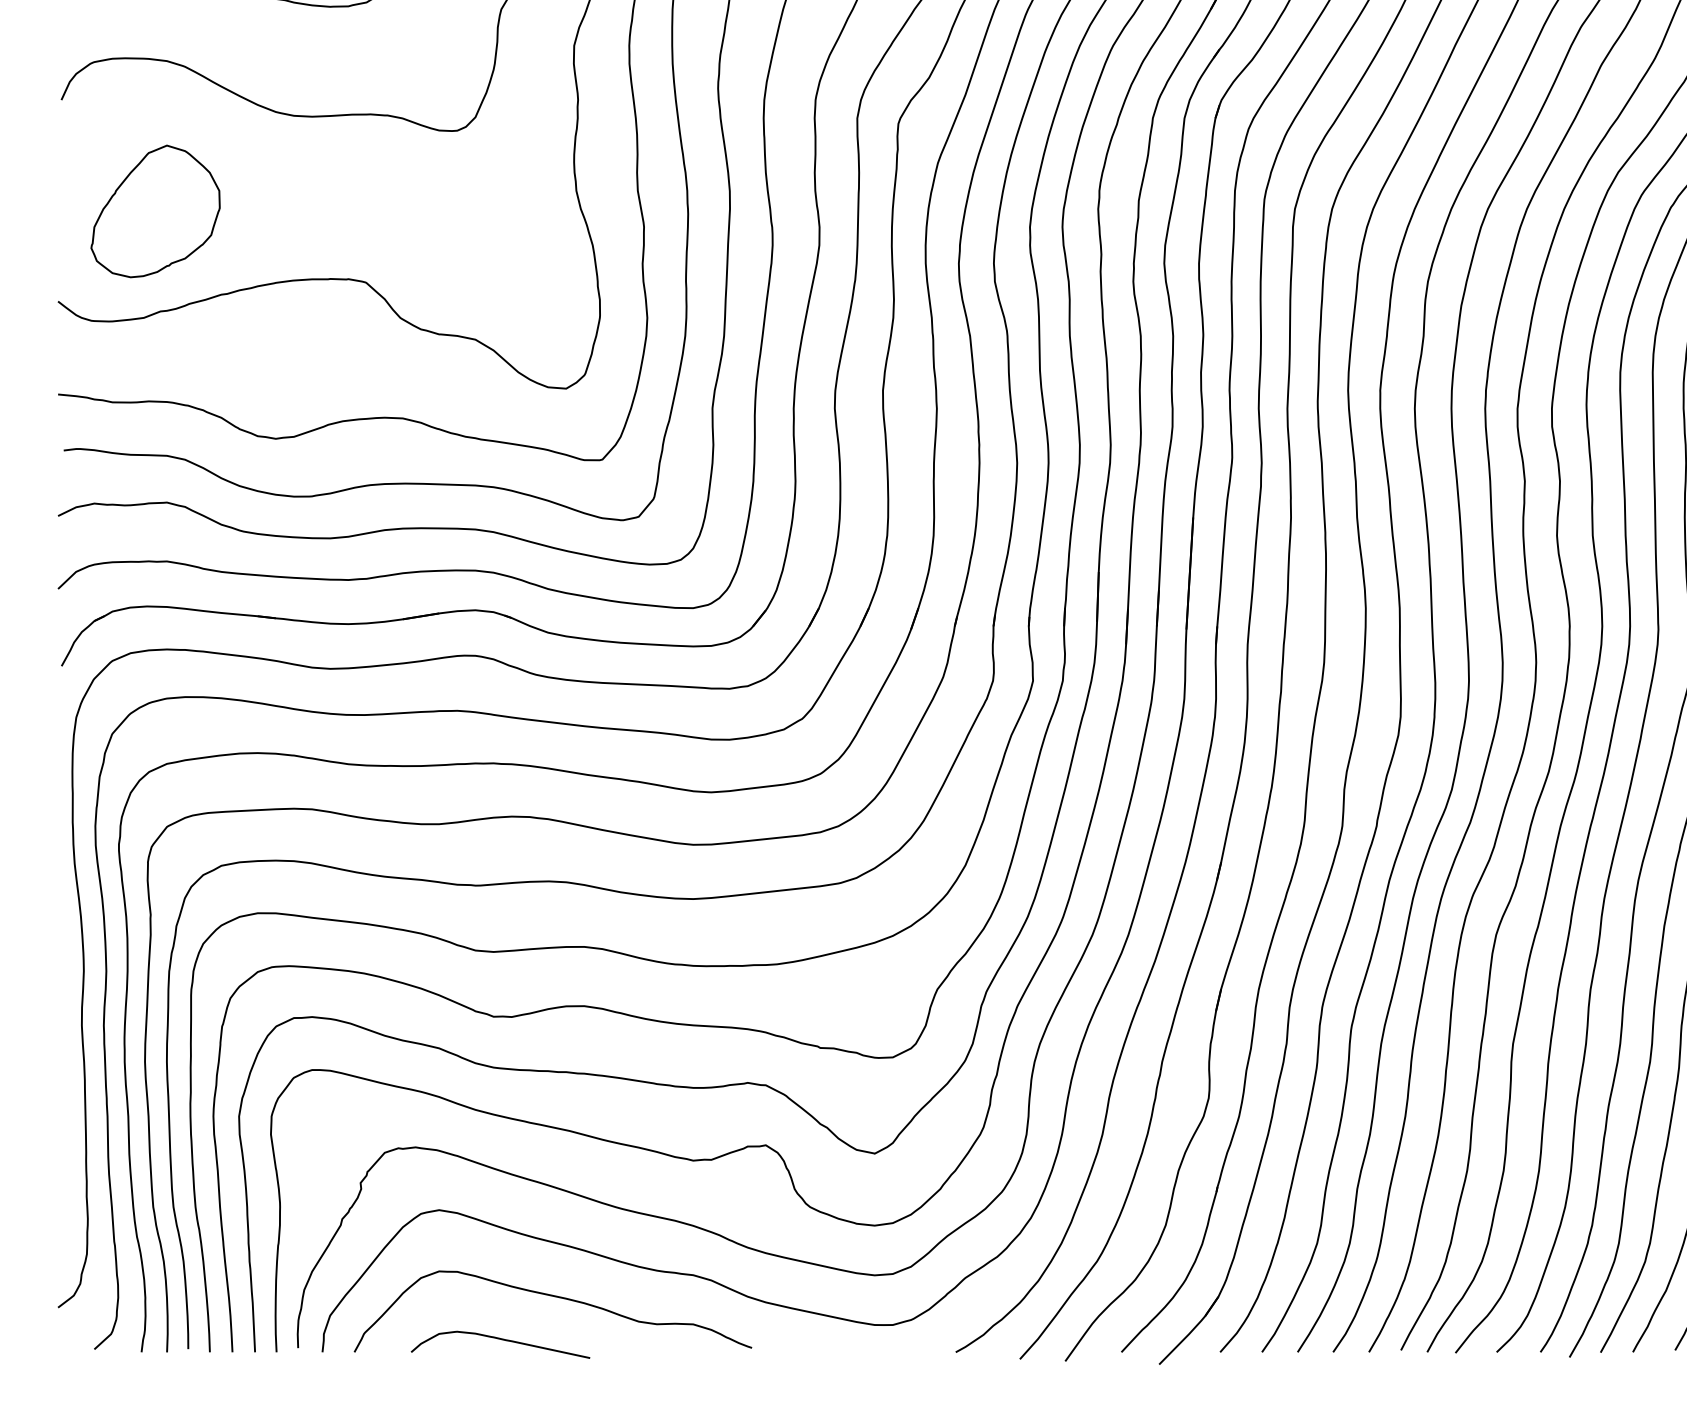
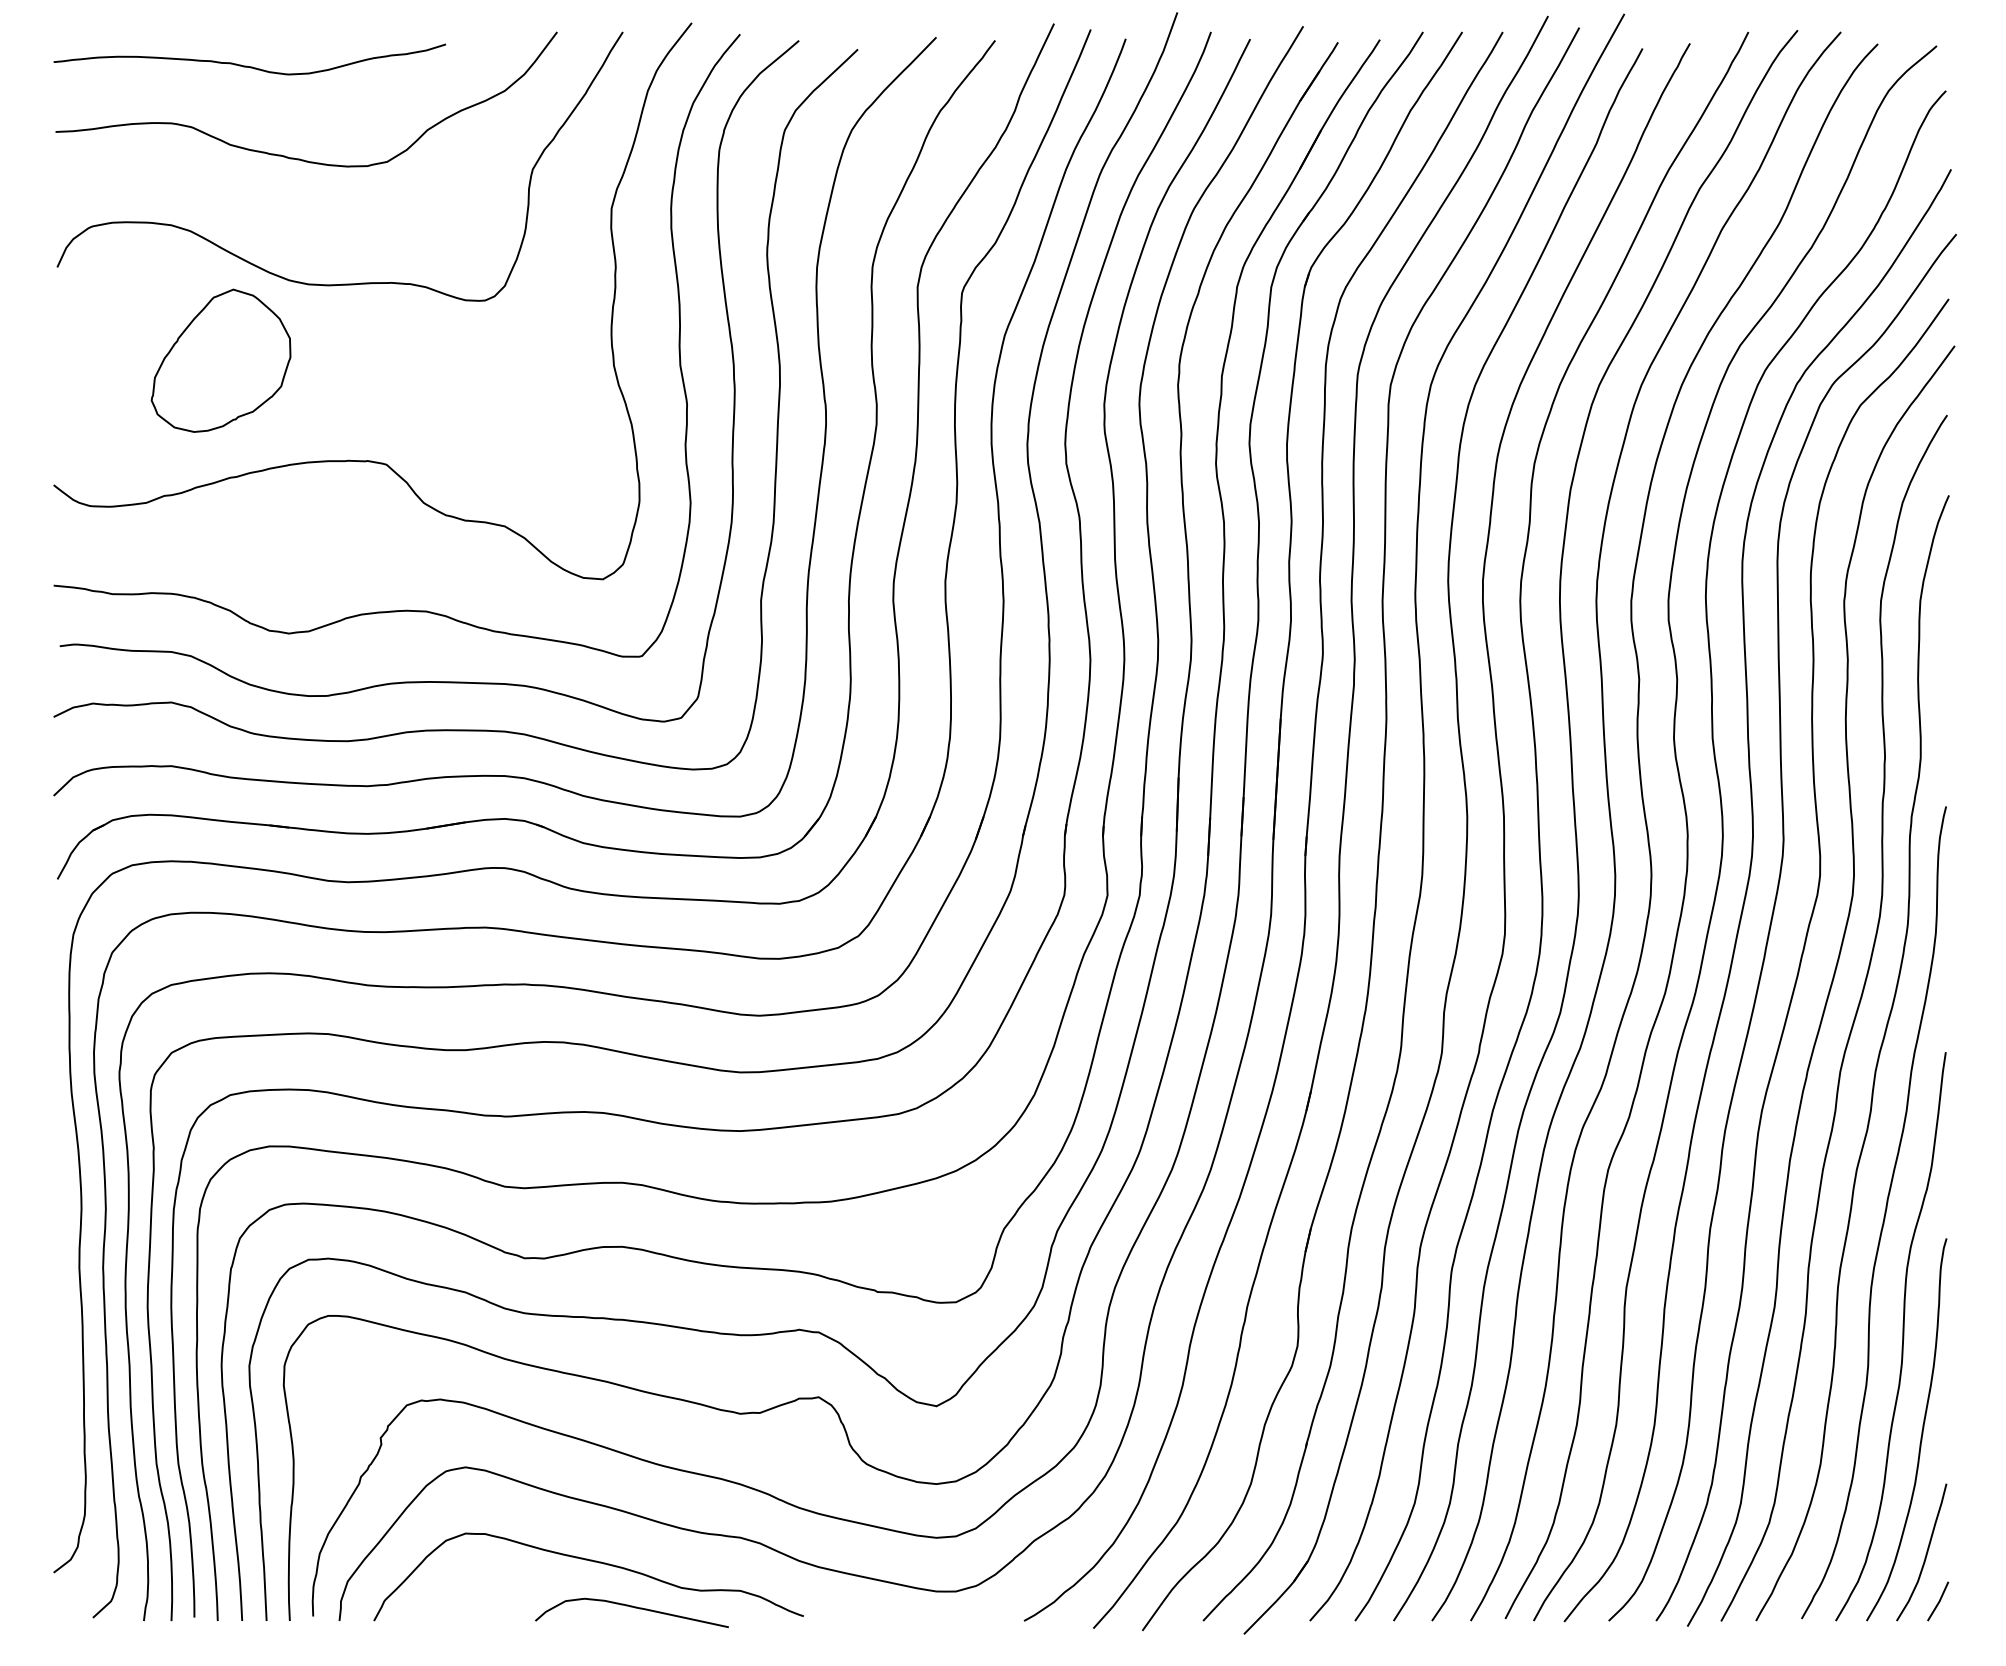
part: (155, 211) -> (220, 360), moved
curve: (500, 1339) -> (631, 1607), moved

